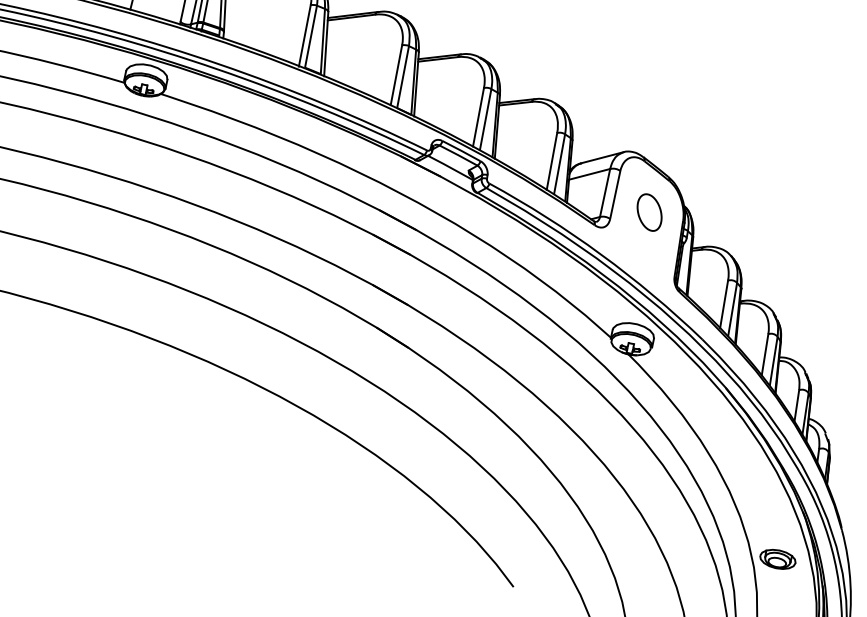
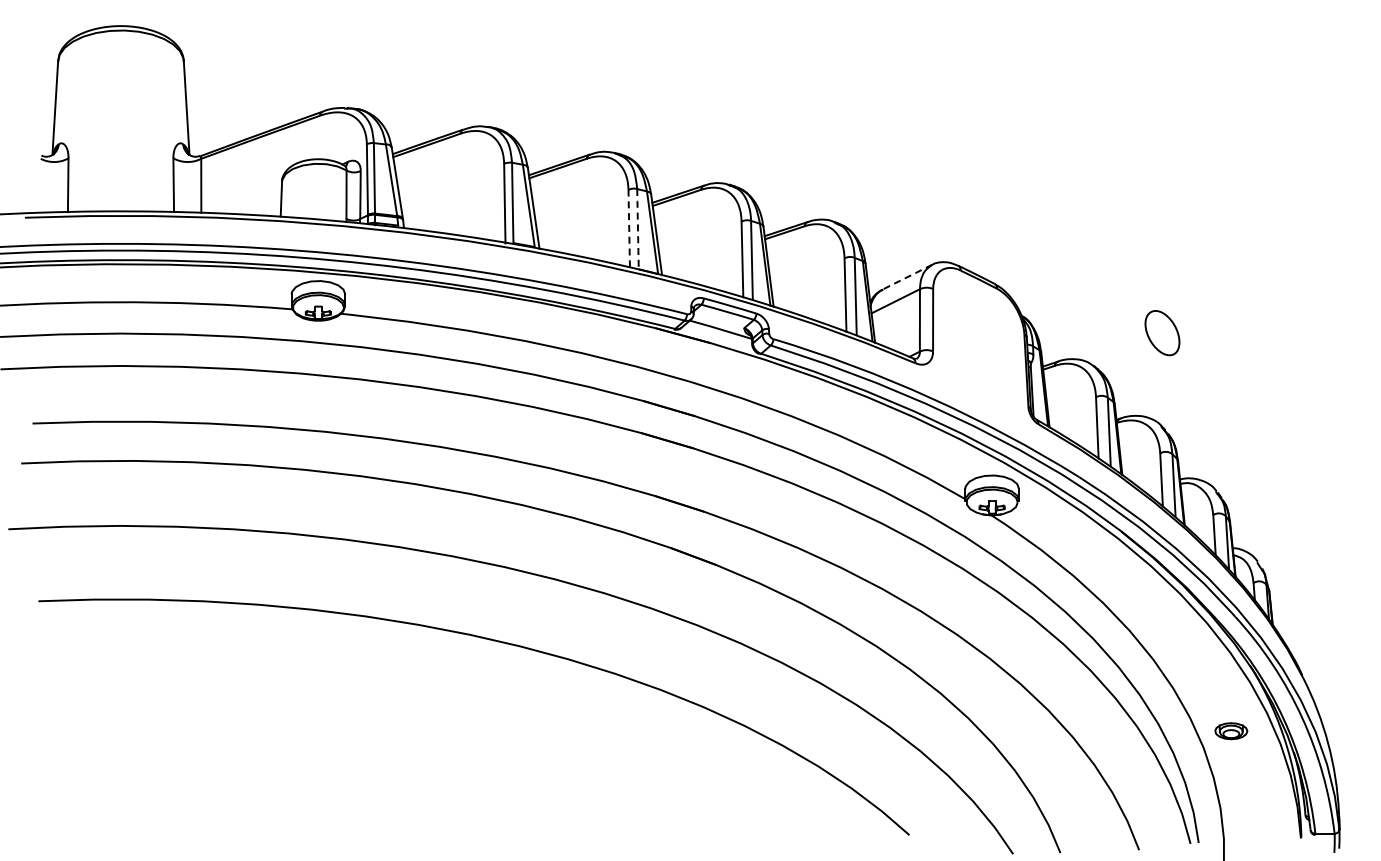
line: (396, 75) -> (629, 228), solid -> dashed
line: (402, 77) -> (637, 229), solid -> dashed
line: (602, 157) -> (907, 277), solid -> dashed
part: (649, 212) -> (1162, 333), moved
part: (778, 558) -> (1231, 730), size x0.7

